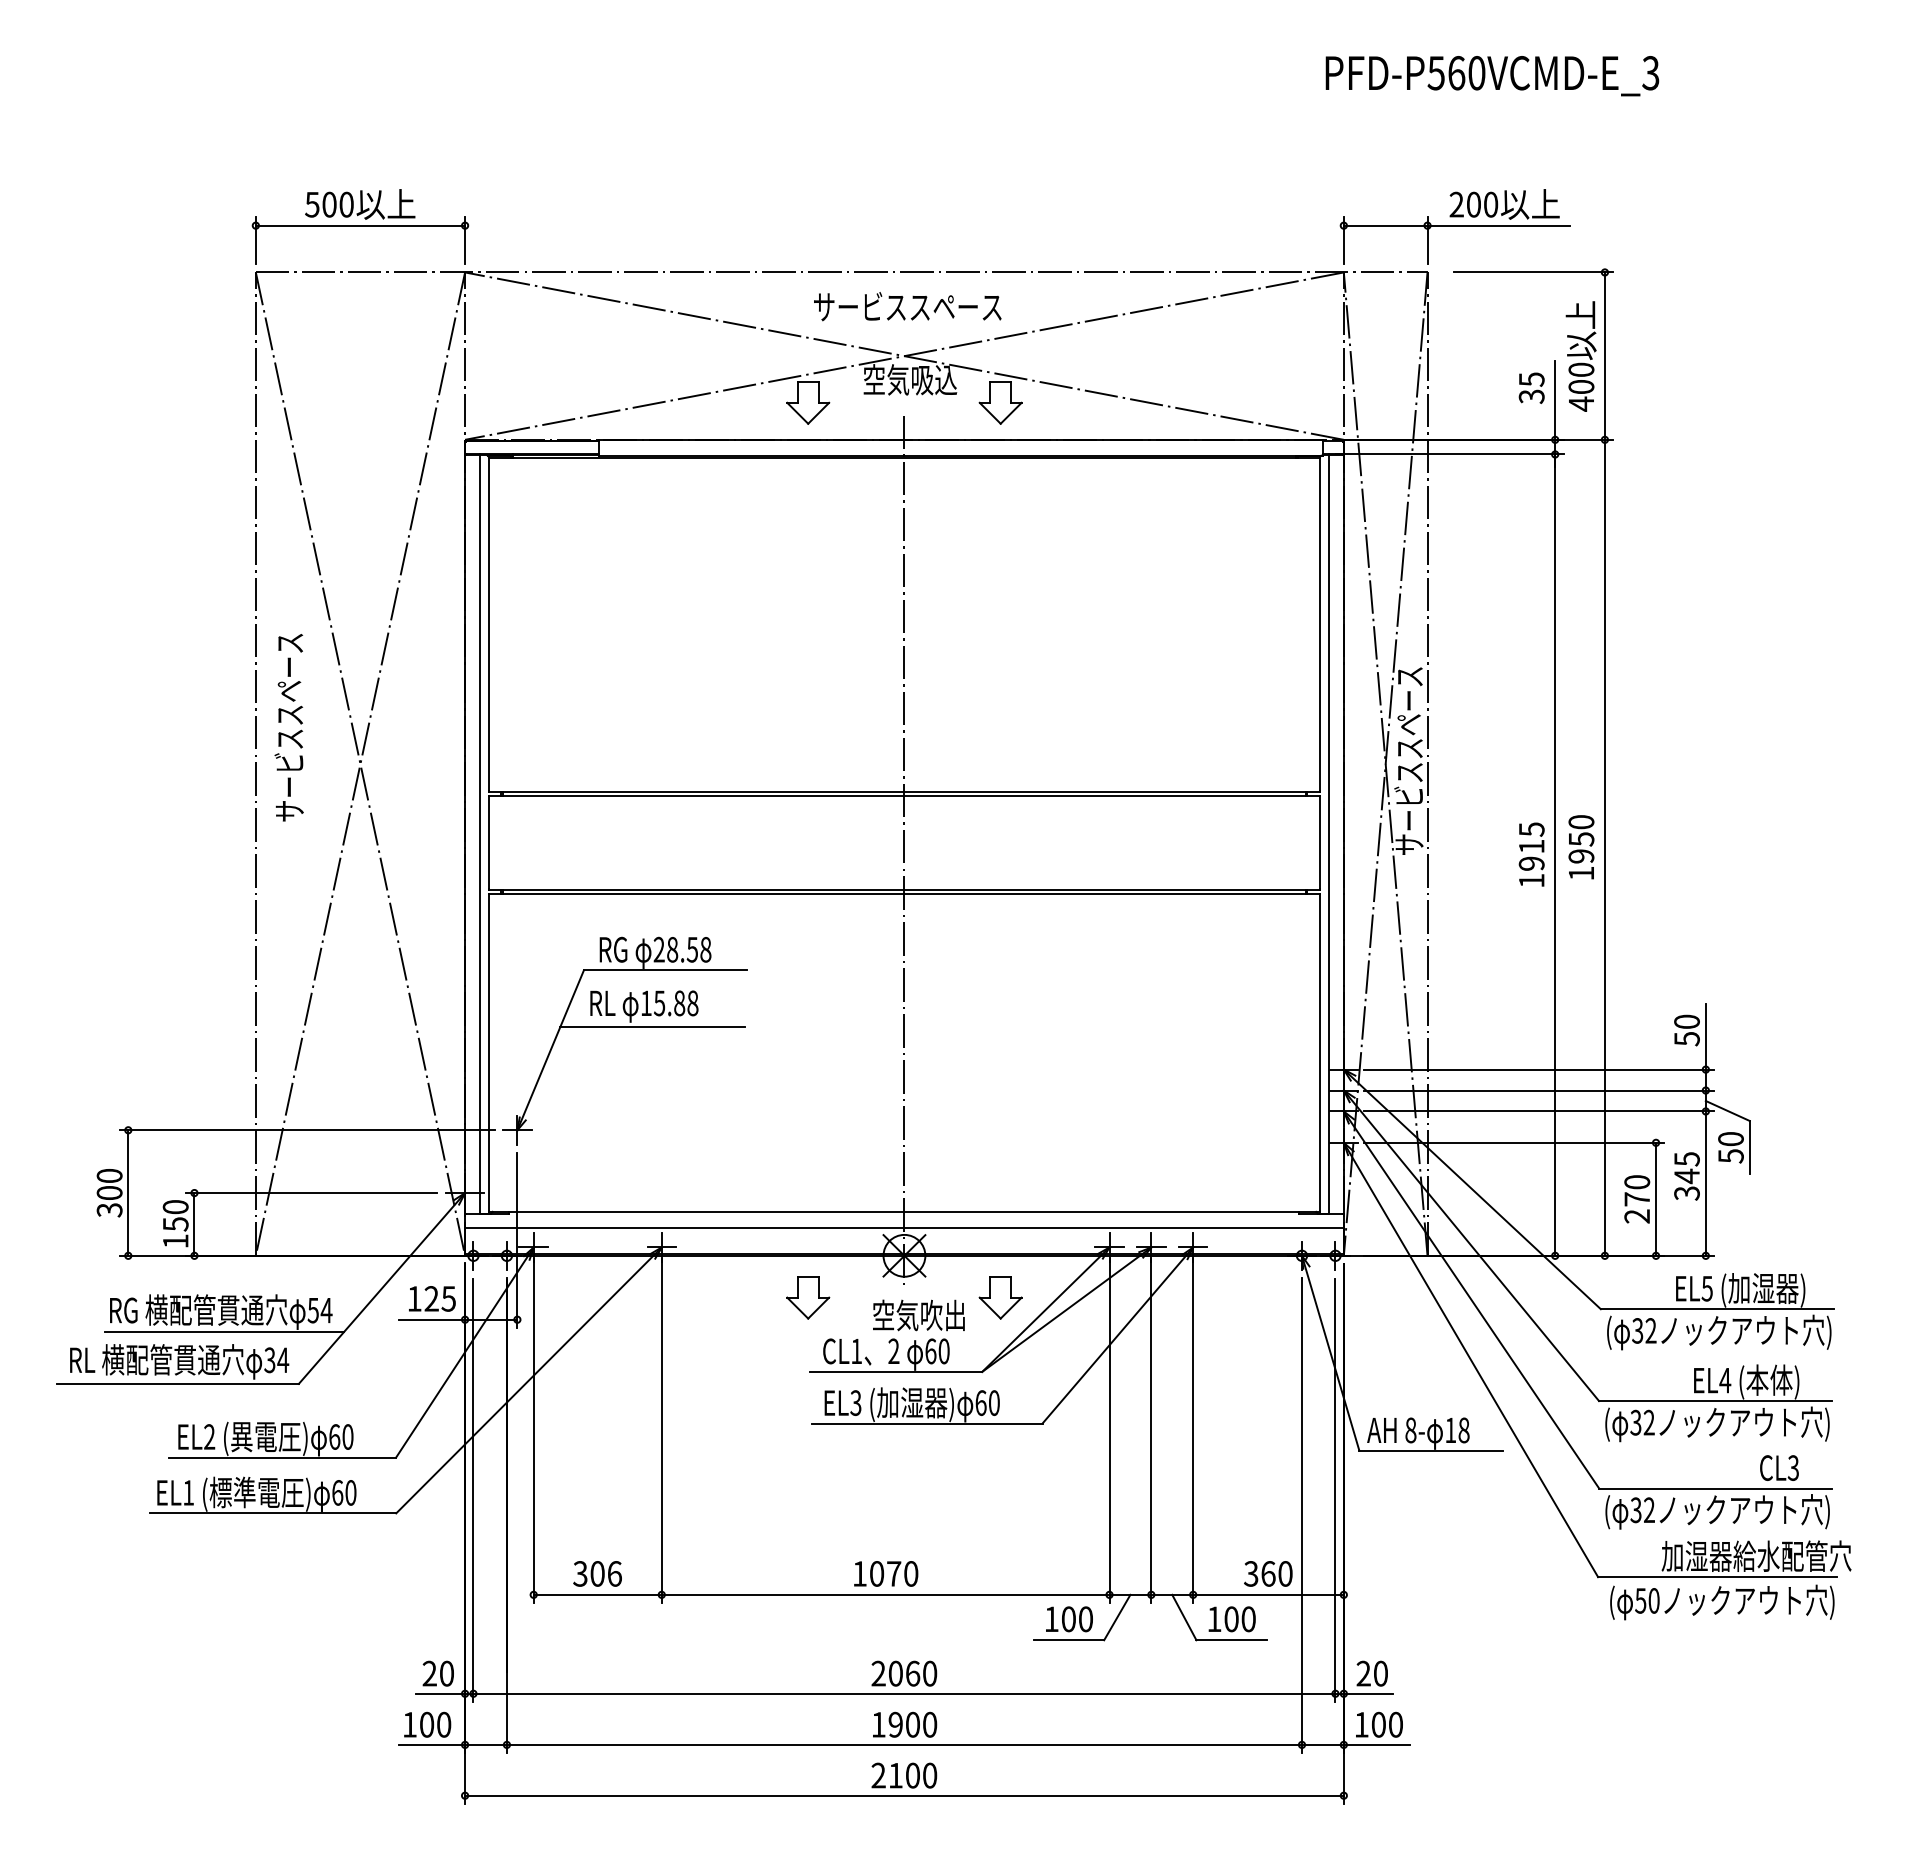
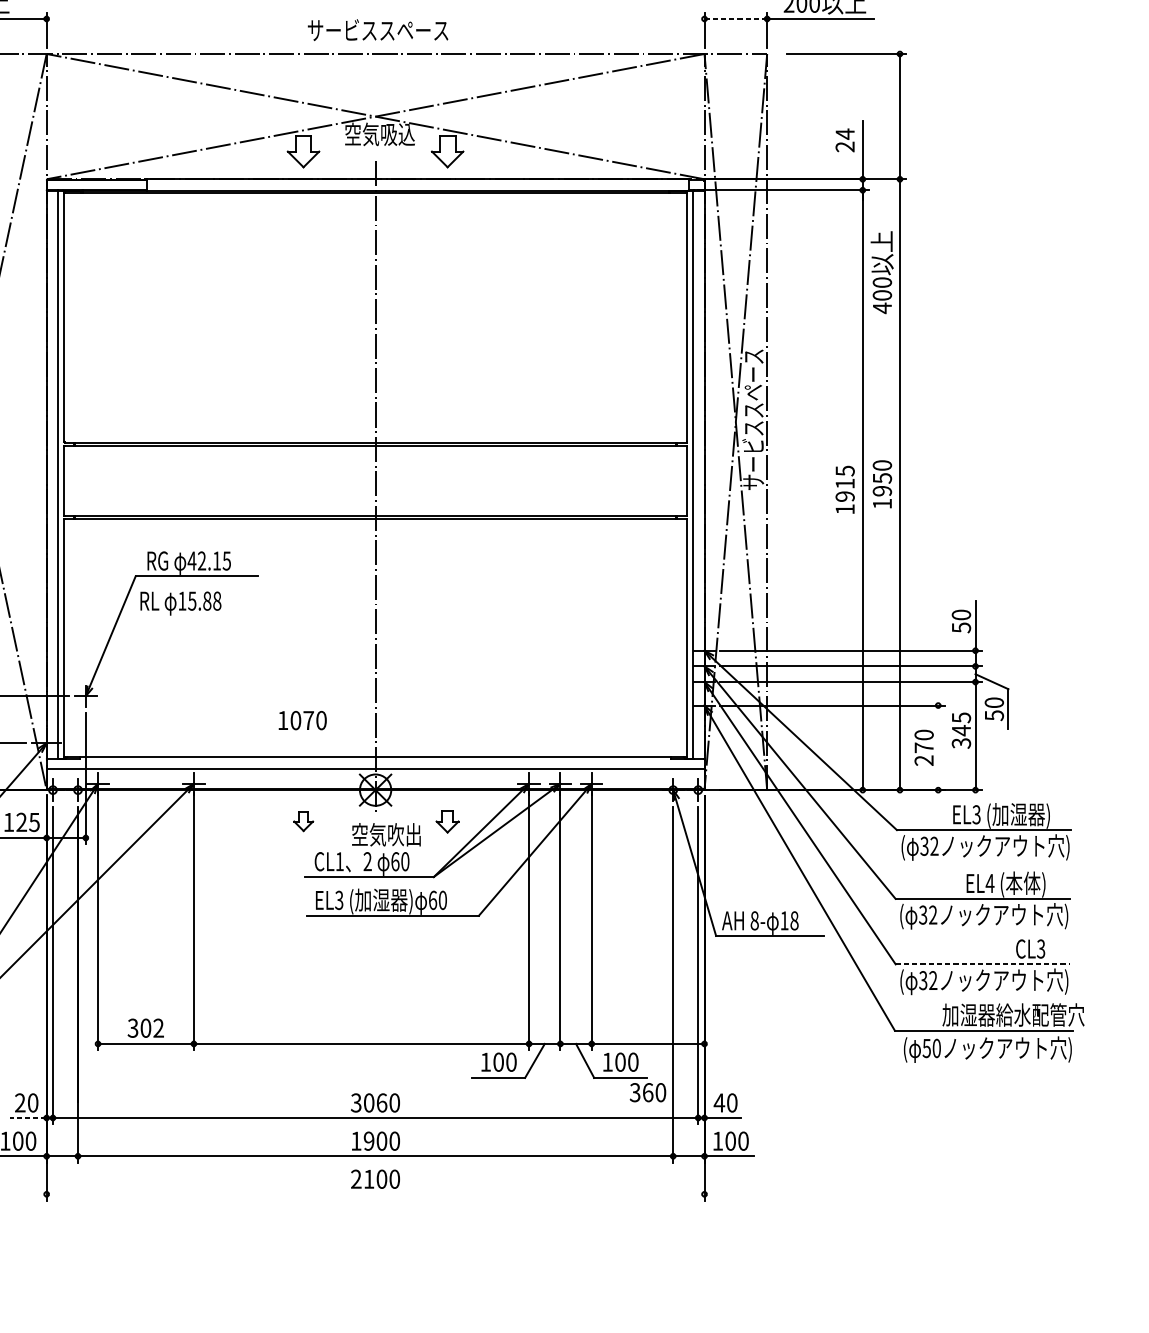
line: (1385, 225) -> (735, 18), solid -> dashed
text: (907, 306) -> (377, 30), moved
text: (1580, 356) -> (881, 272), moved
text: (1531, 388) -> (845, 140), 35 -> 24
text: (682, 949) -> (209, 560), 28.58 -> 42.15
line: (652, 1027) -> (186, 619), removed
line: (1656, 1198) -> (938, 747), removed
text: (1707, 1287) -> (976, 813), EL5 -> EL3
part: (808, 1297) -> (303, 821), size x0.6
part: (1000, 1297) -> (447, 821), size x0.7
line: (1716, 1488) -> (983, 964), solid -> dashed
text: (614, 1573) -> (158, 1027), 306 -> 302
text: (886, 1573) -> (303, 720), moved
text: (1268, 1573) -> (648, 1092), moved
text: (878, 1673) -> (356, 1102), 2060 -> 3060
text: (1363, 1673) -> (719, 1102), 20 -> 40
line: (440, 1693) -> (28, 1117), solid -> dashed
line: (904, 1795) -> (375, 1194), removed

